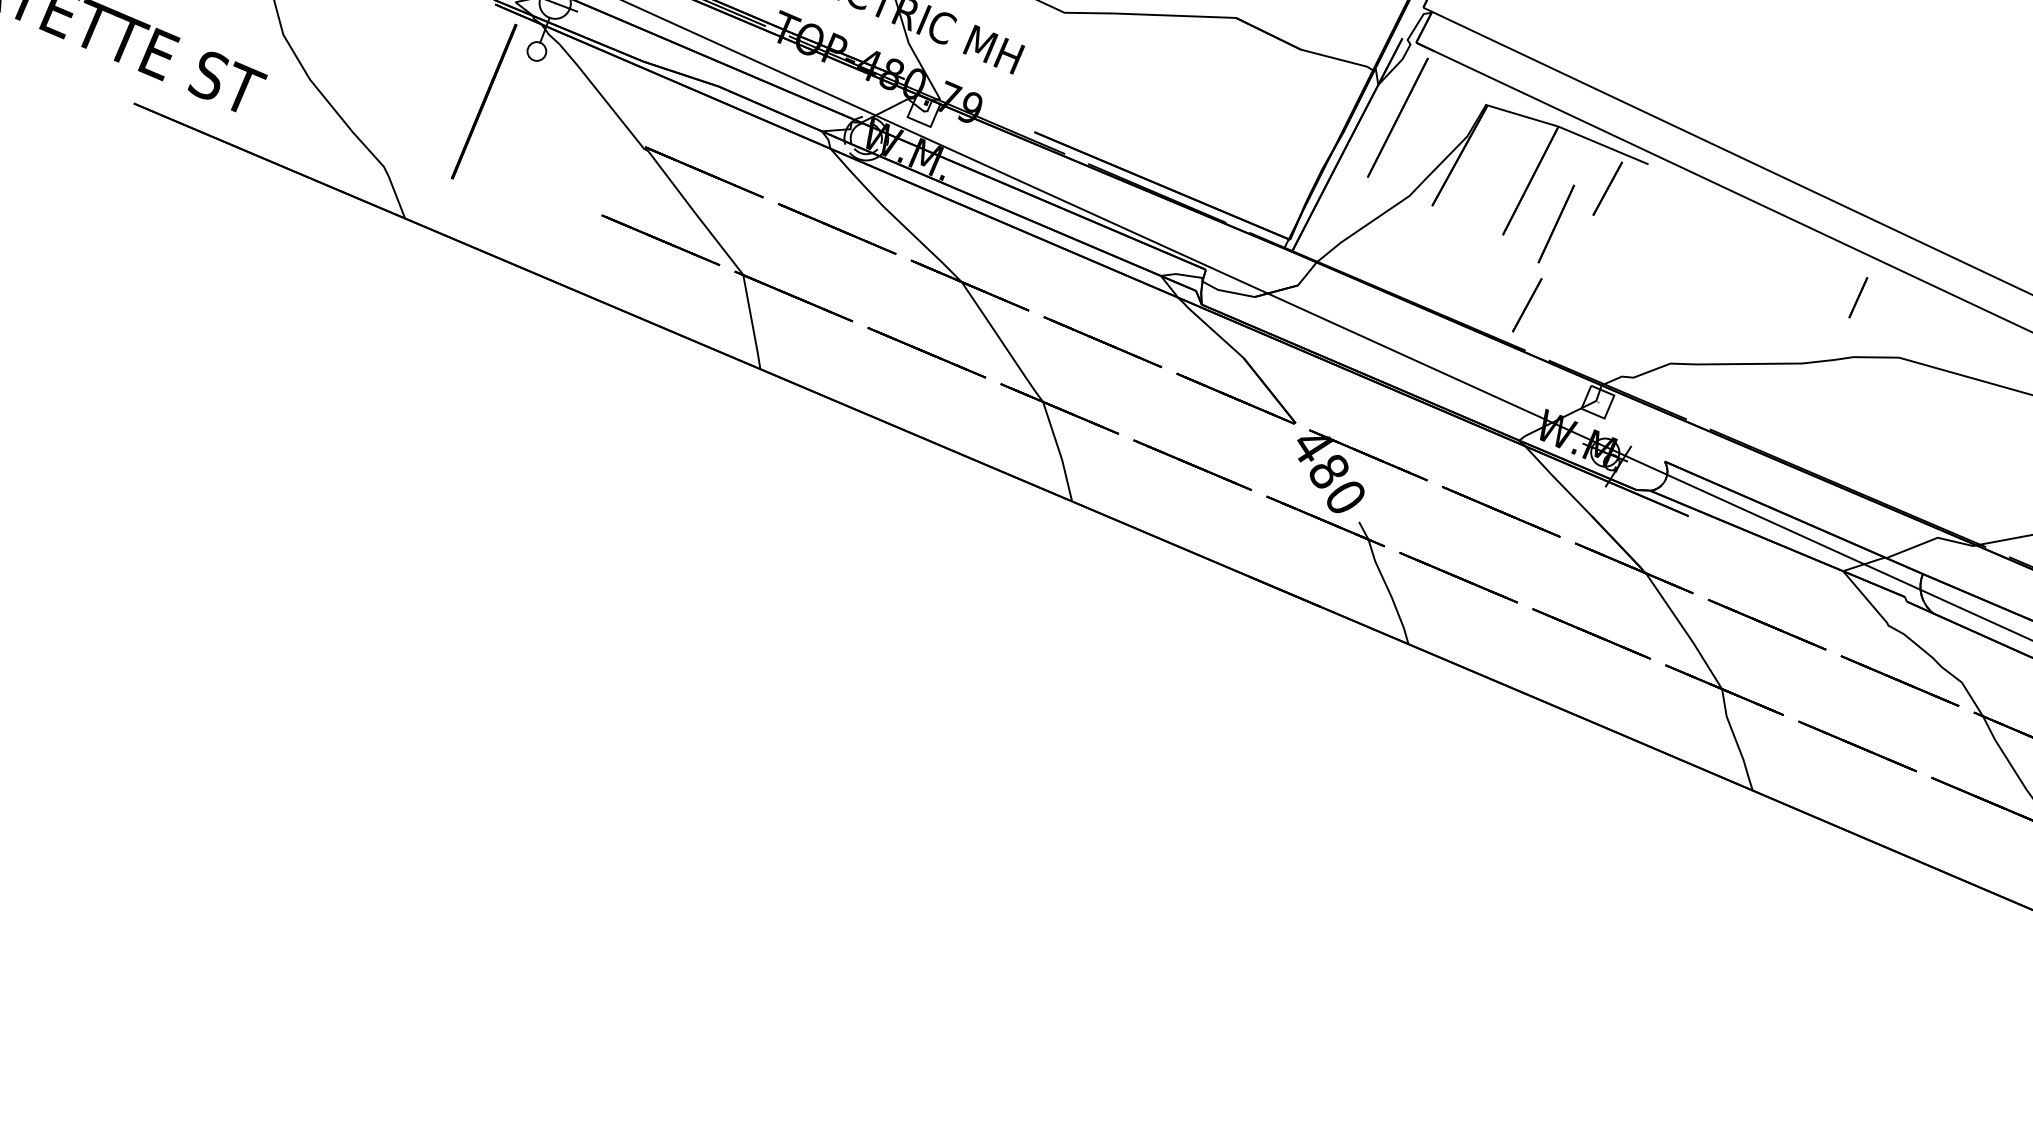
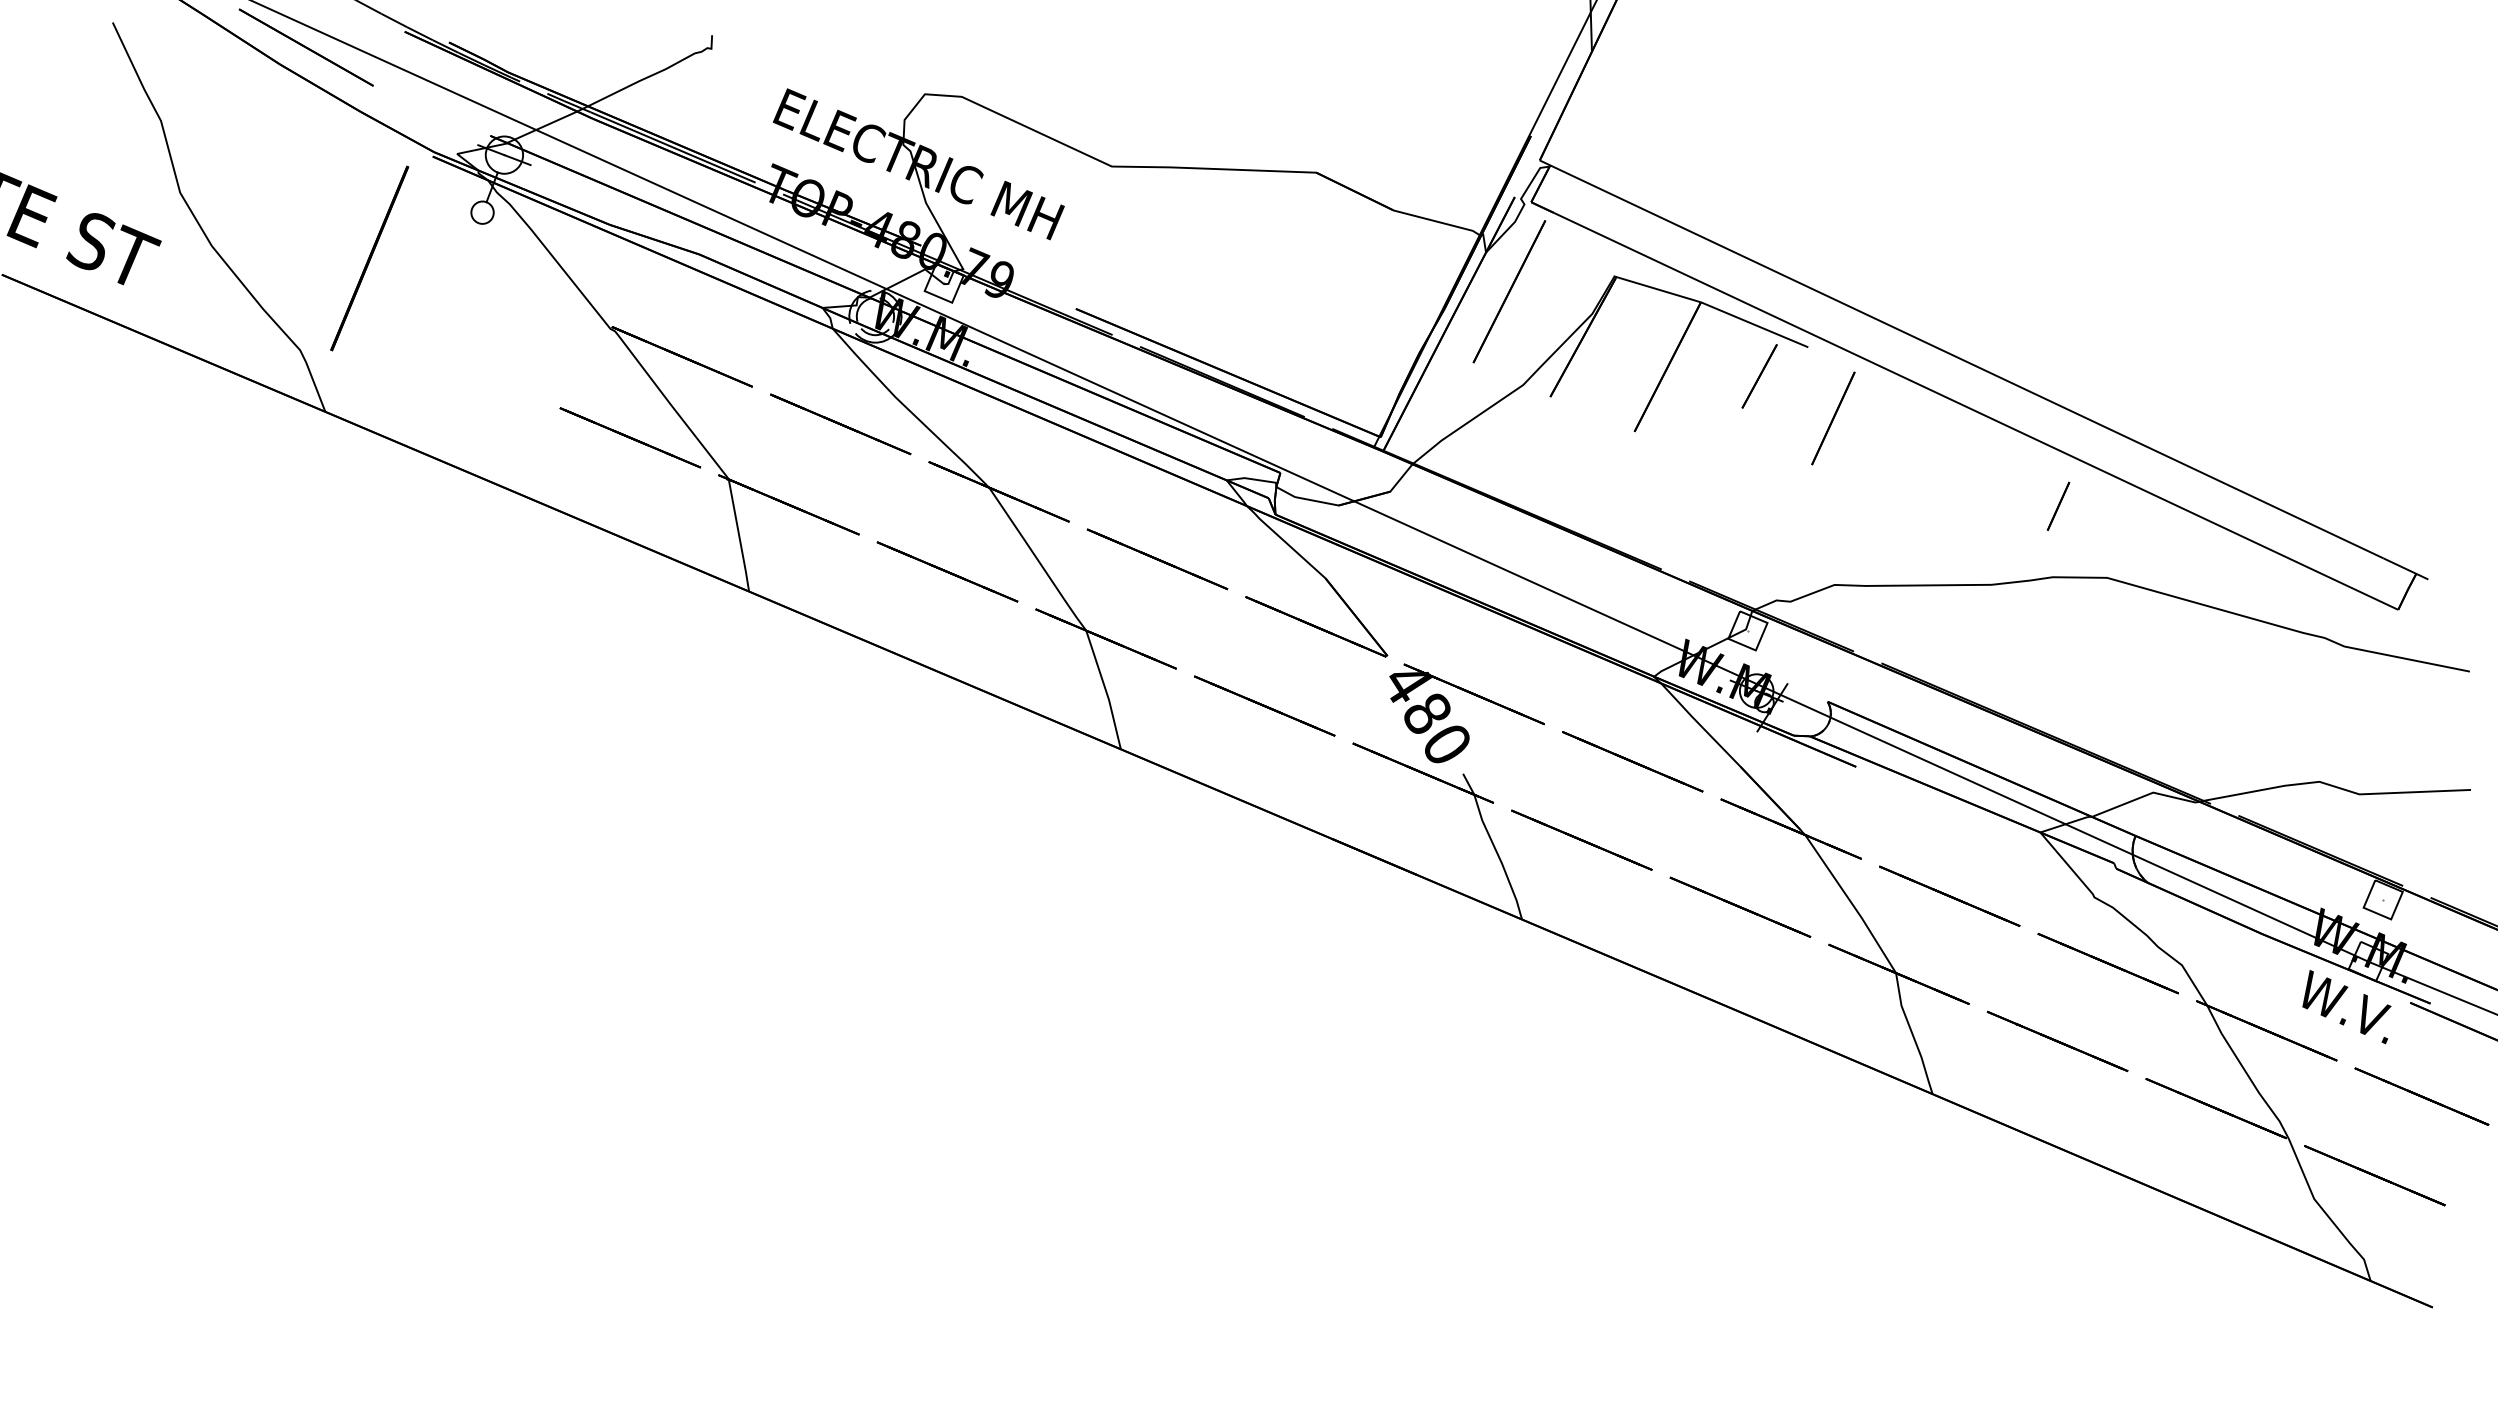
line: (484, 101) -> (369, 258), moved
line: (1556, 224) -> (1833, 418), moved
line: (1527, 305) -> (1663, 515), removed

